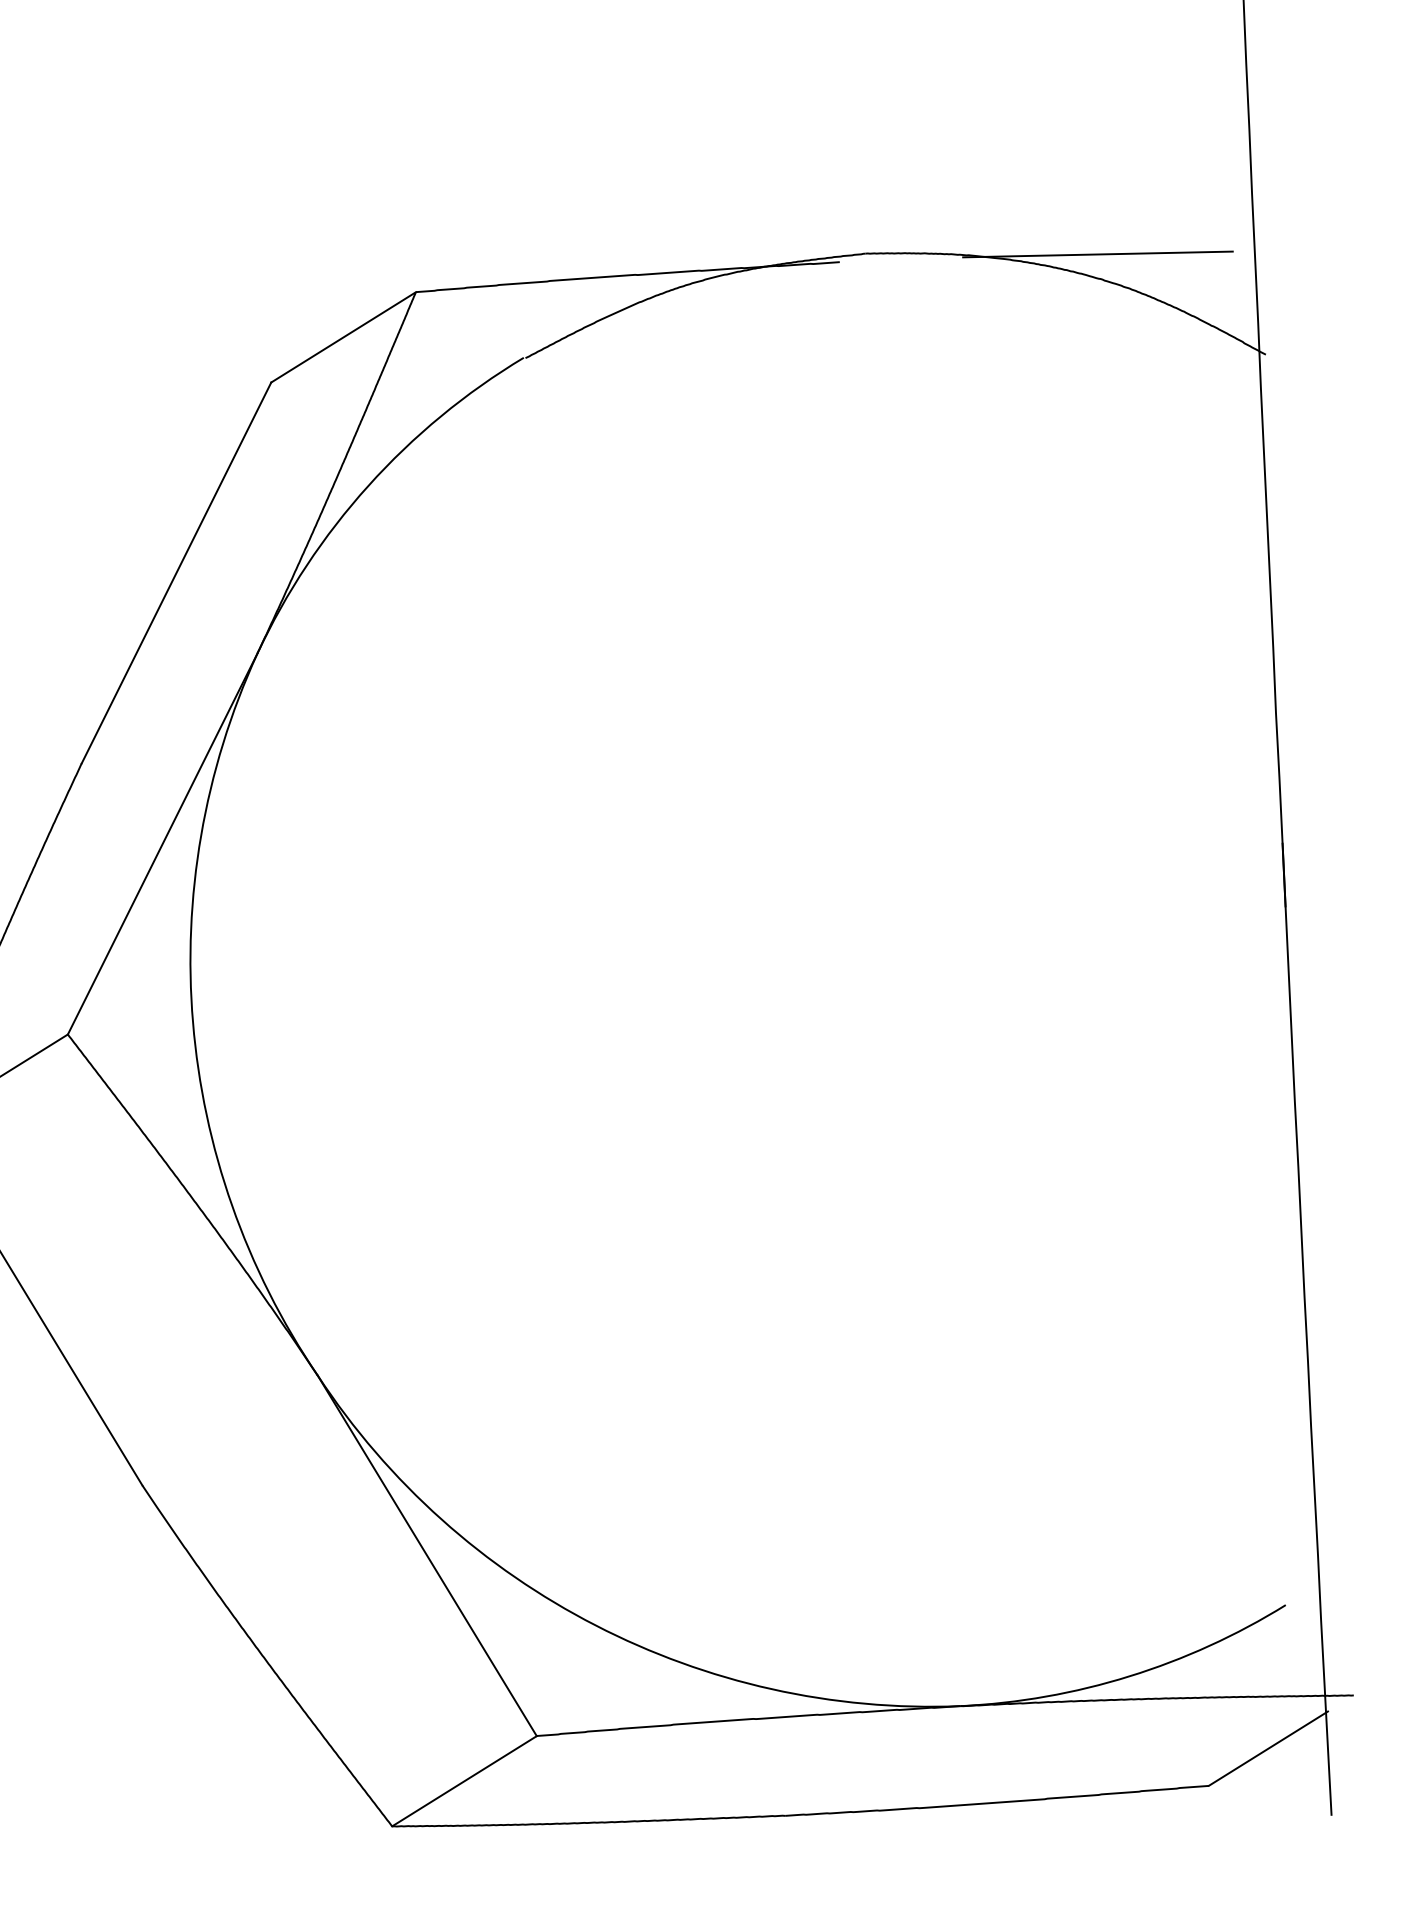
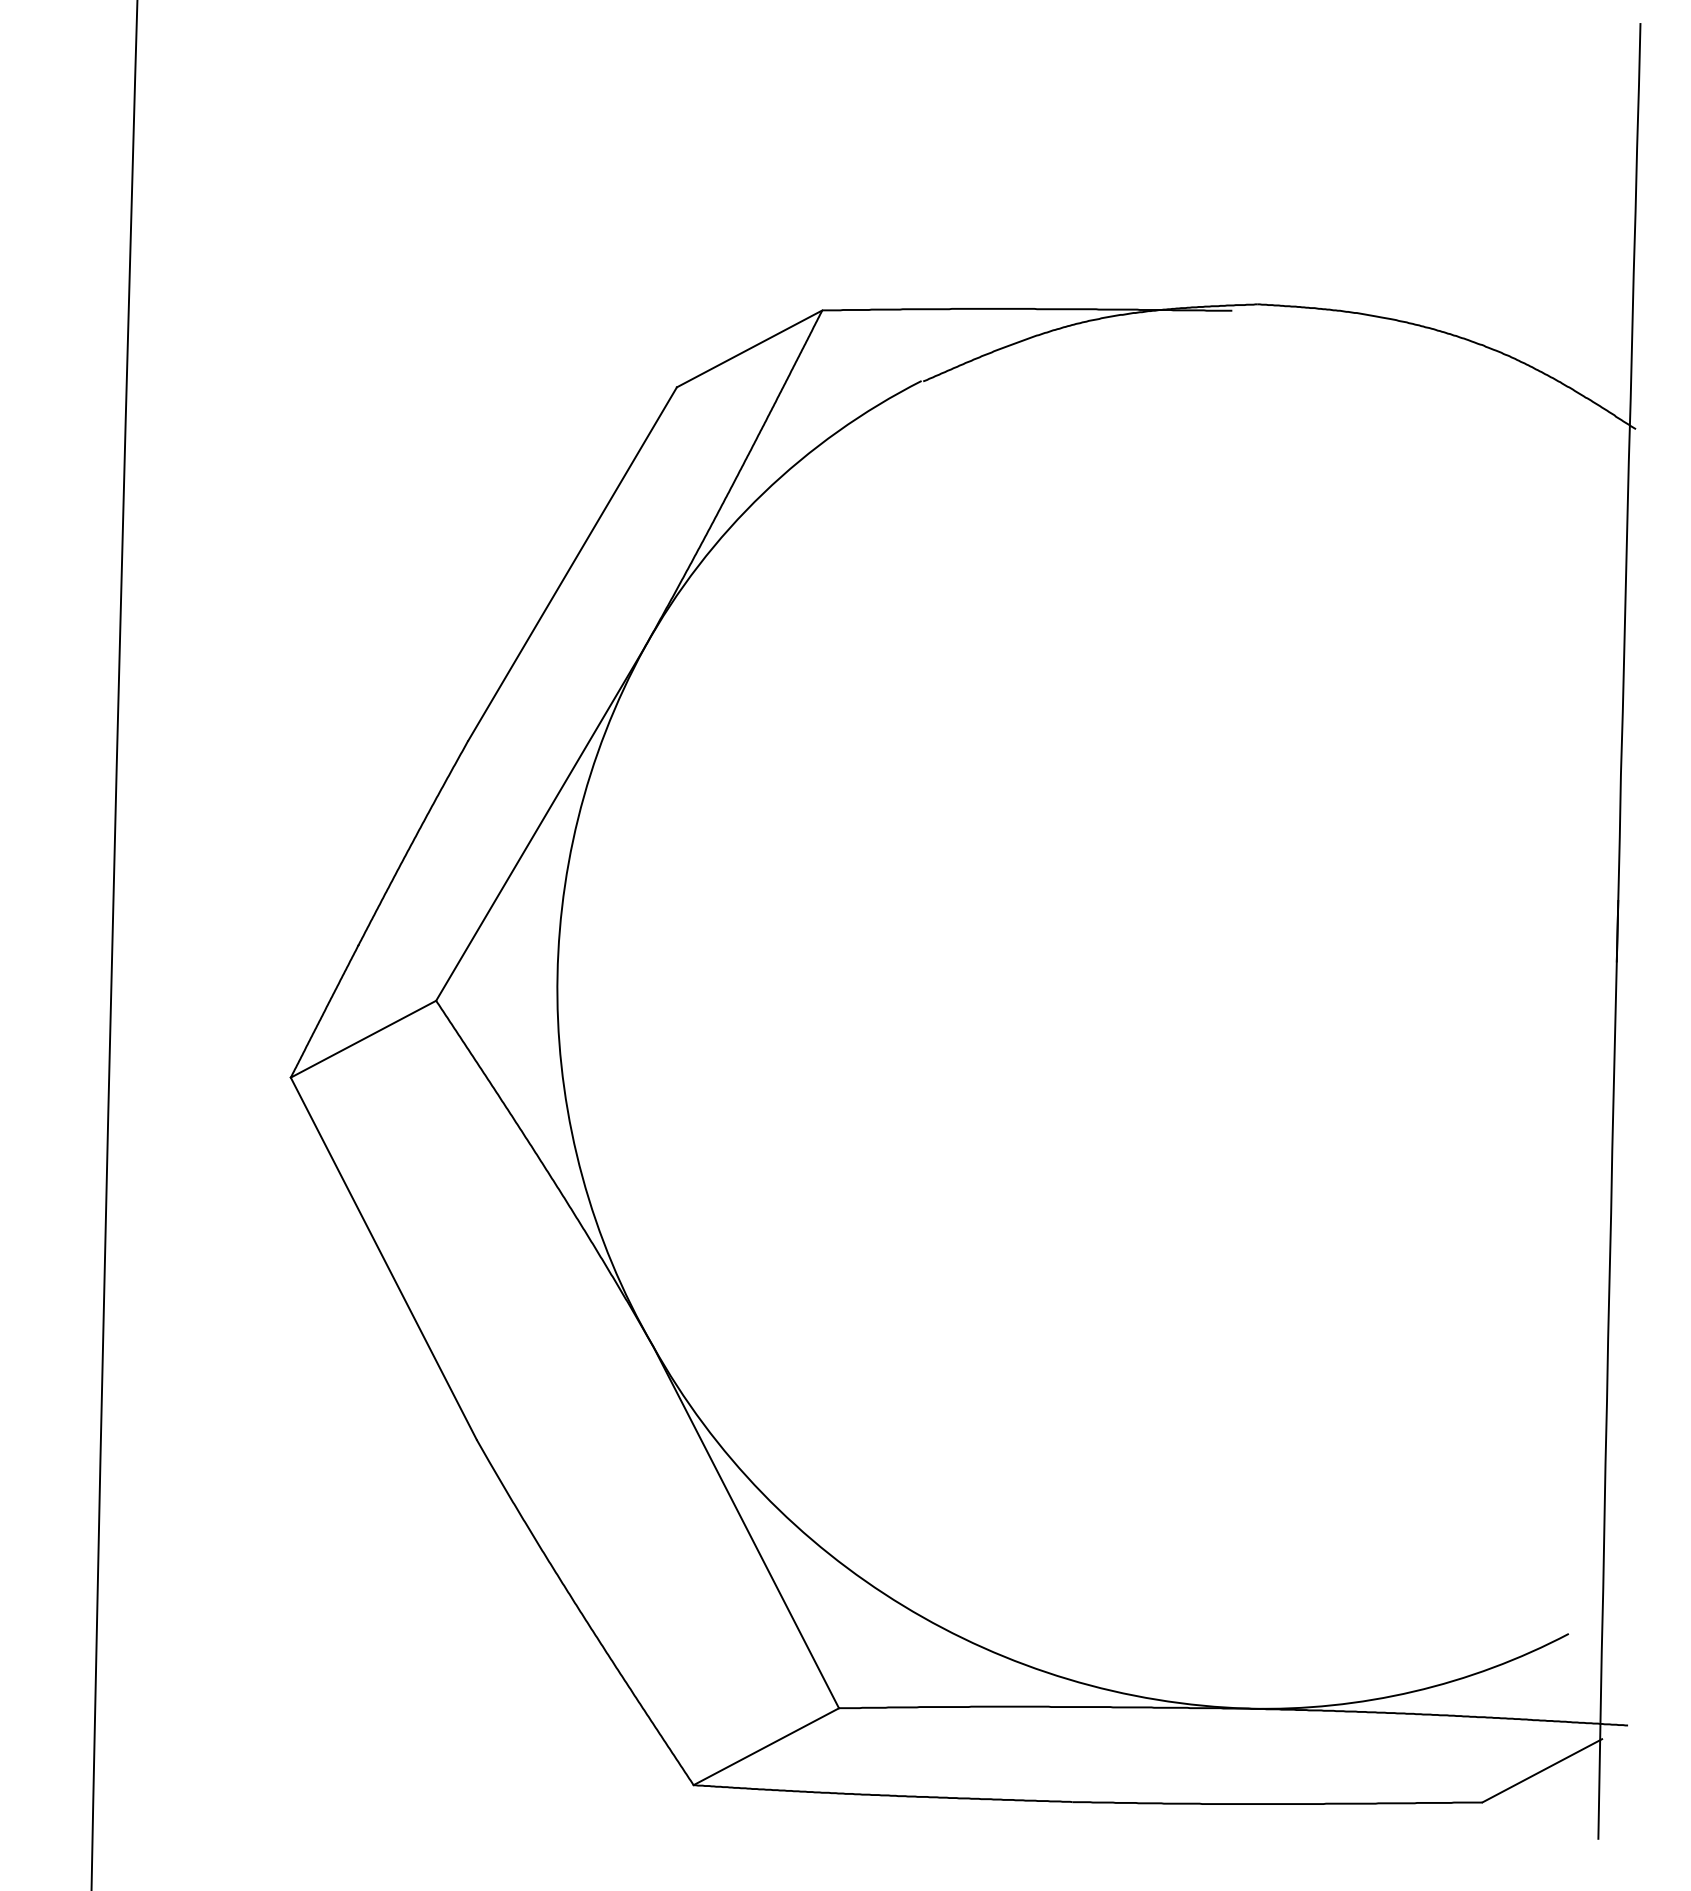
line: (1098, 253) -> (1481, 320), removed

